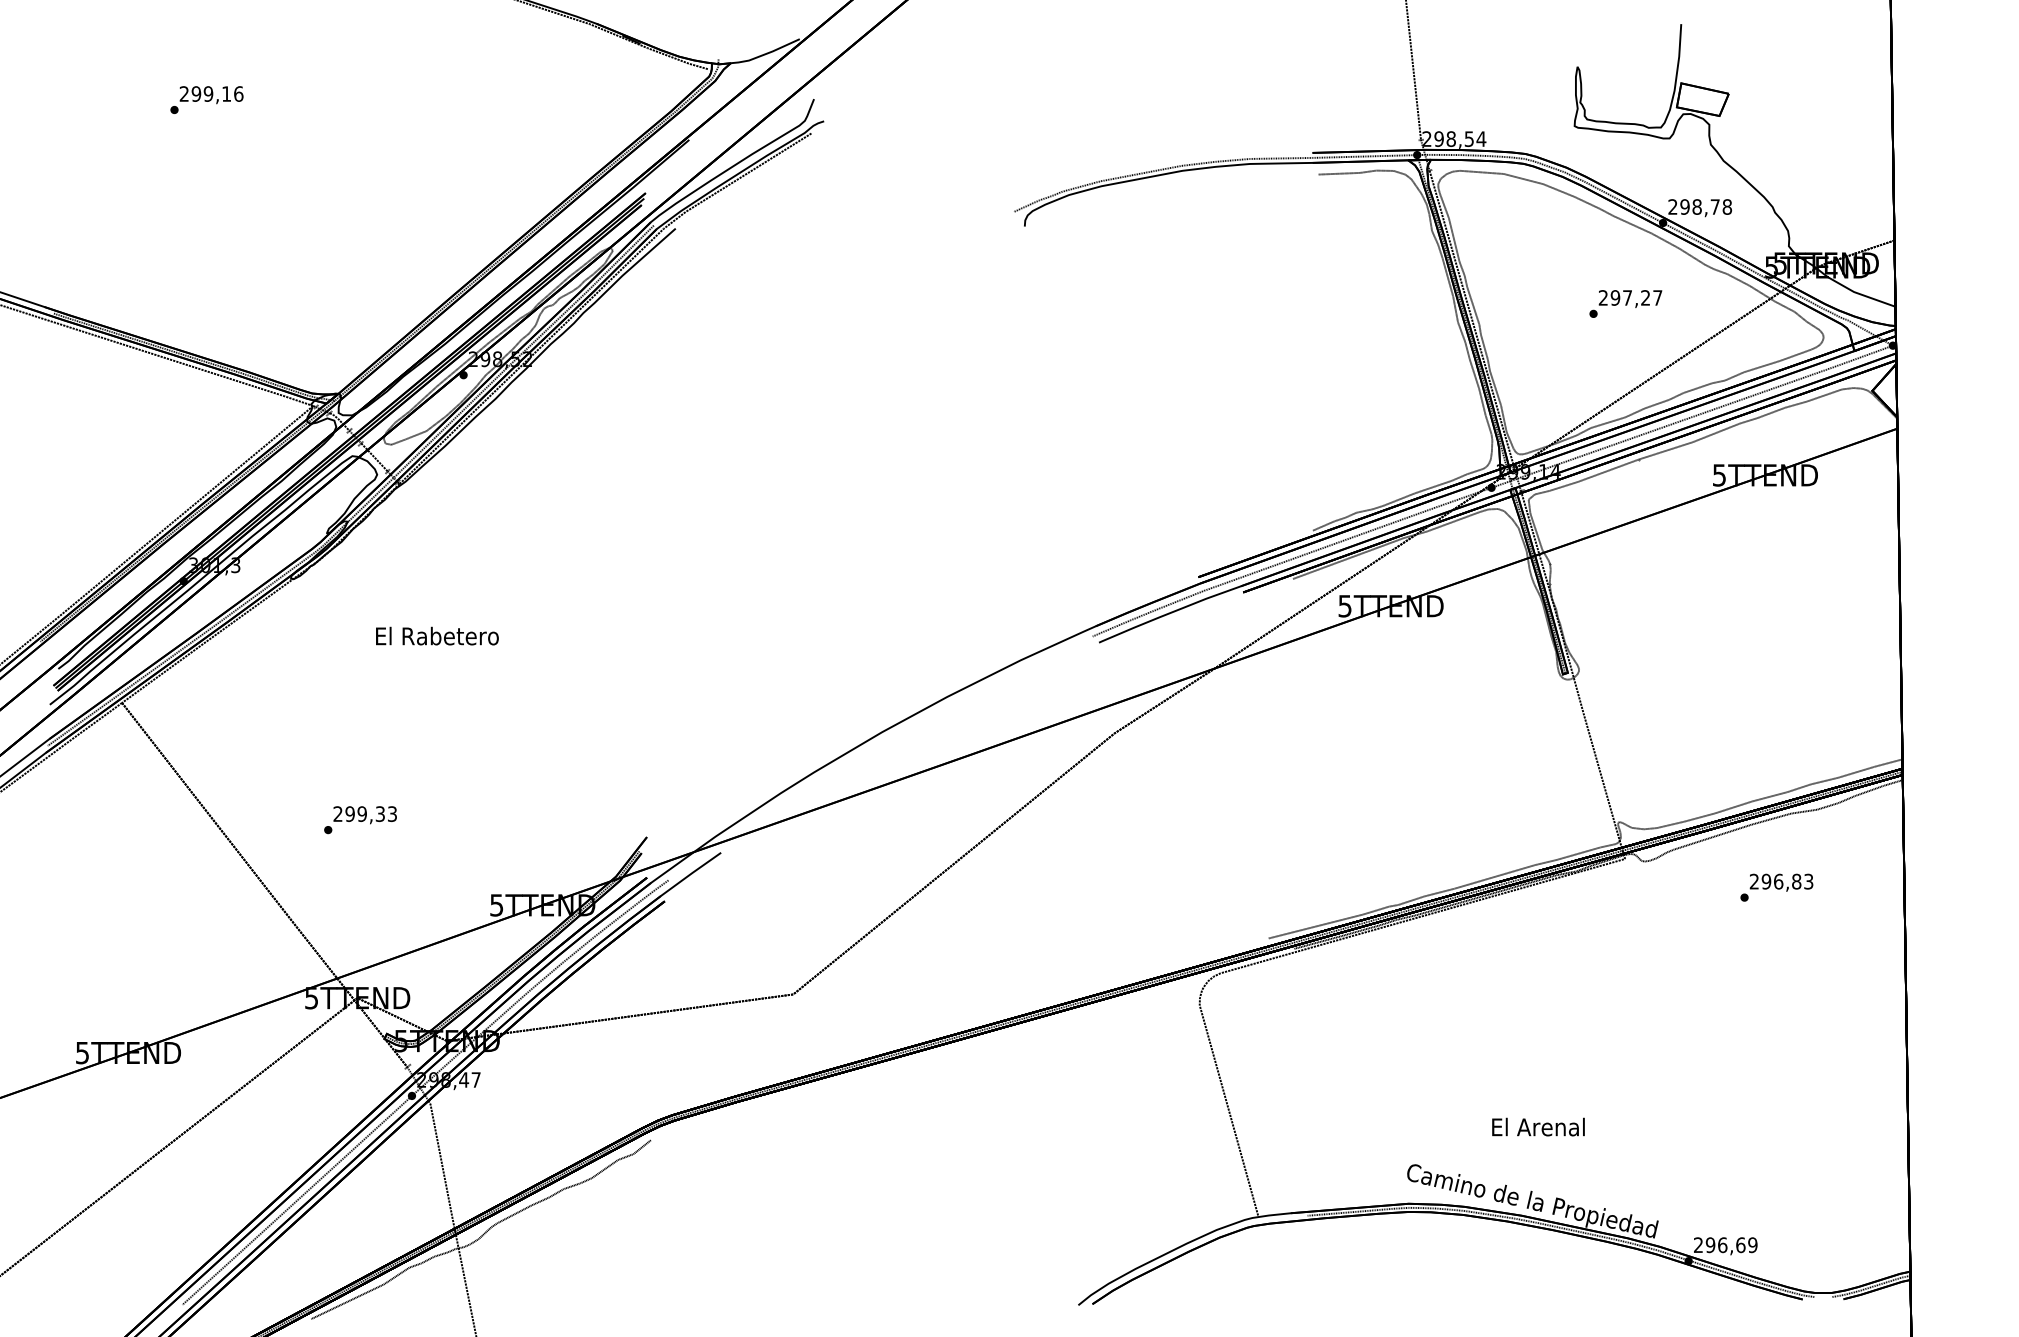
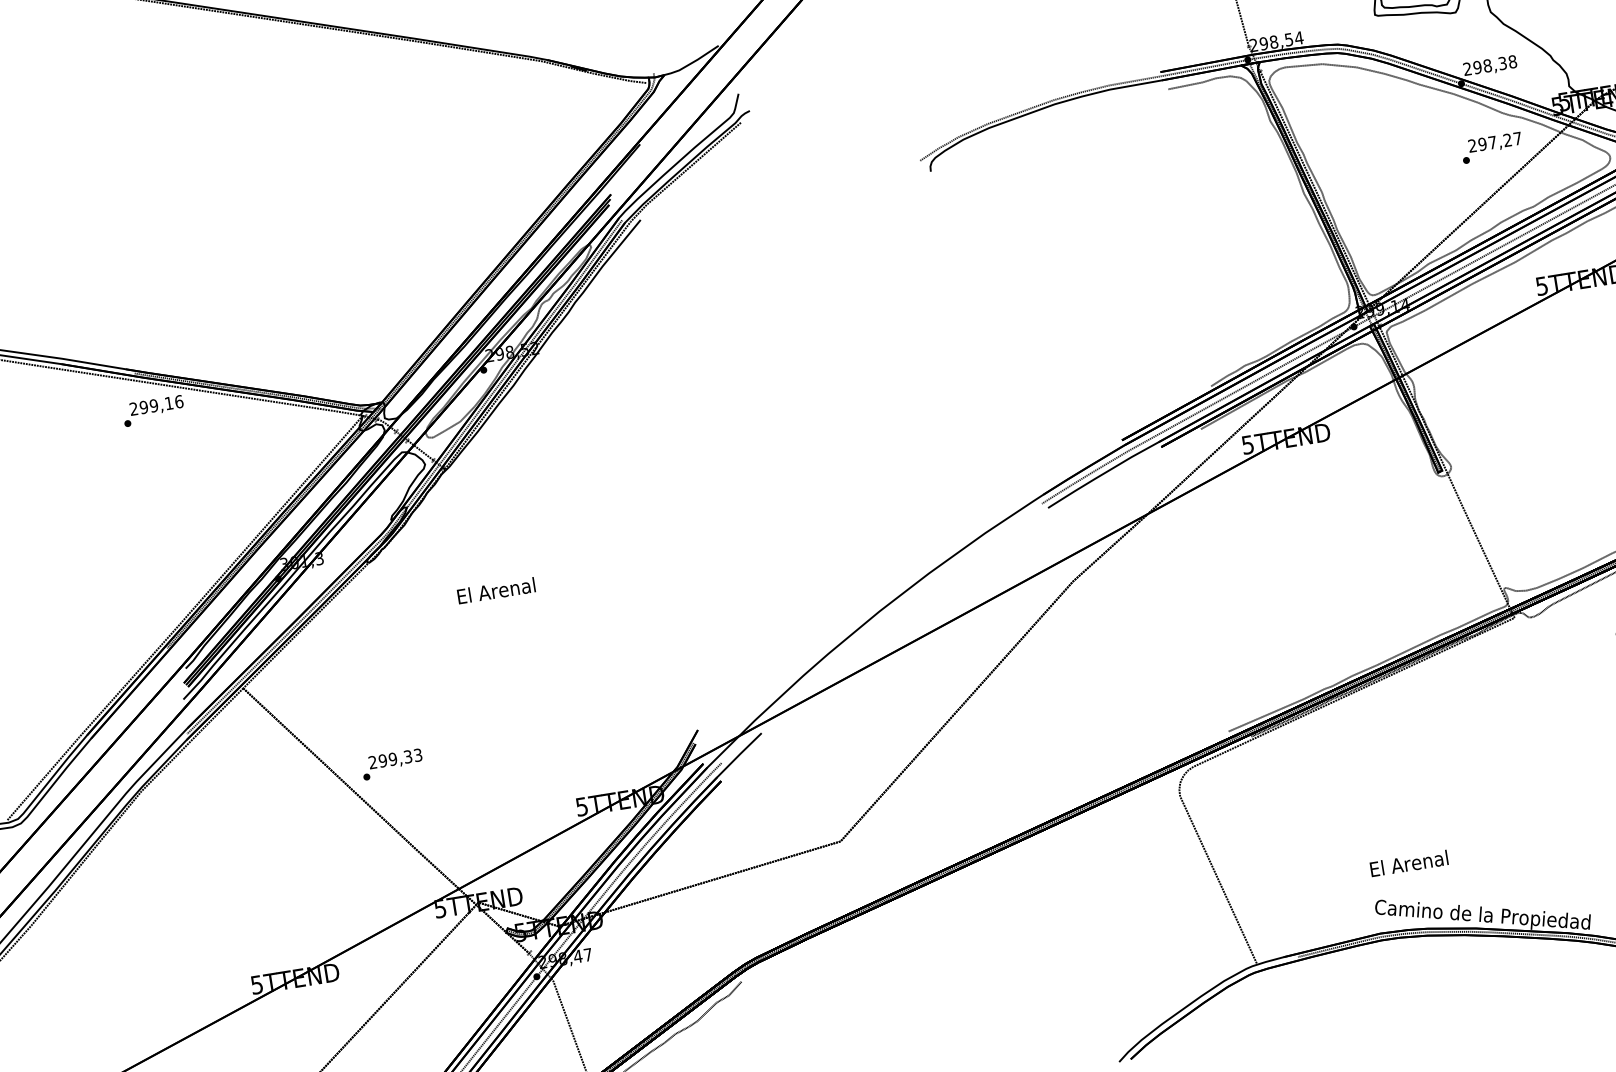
text: (206, 99) -> (153, 410), moved
text: (1714, 206) -> (1502, 63), 298,78 -> 298,38
text: (1625, 303) -> (1491, 147), moved
text: (437, 635) -> (496, 590), El Rabetero -> El Arenal
text: (360, 820) -> (392, 764), moved
text: (1538, 1126) -> (1409, 863), moved

